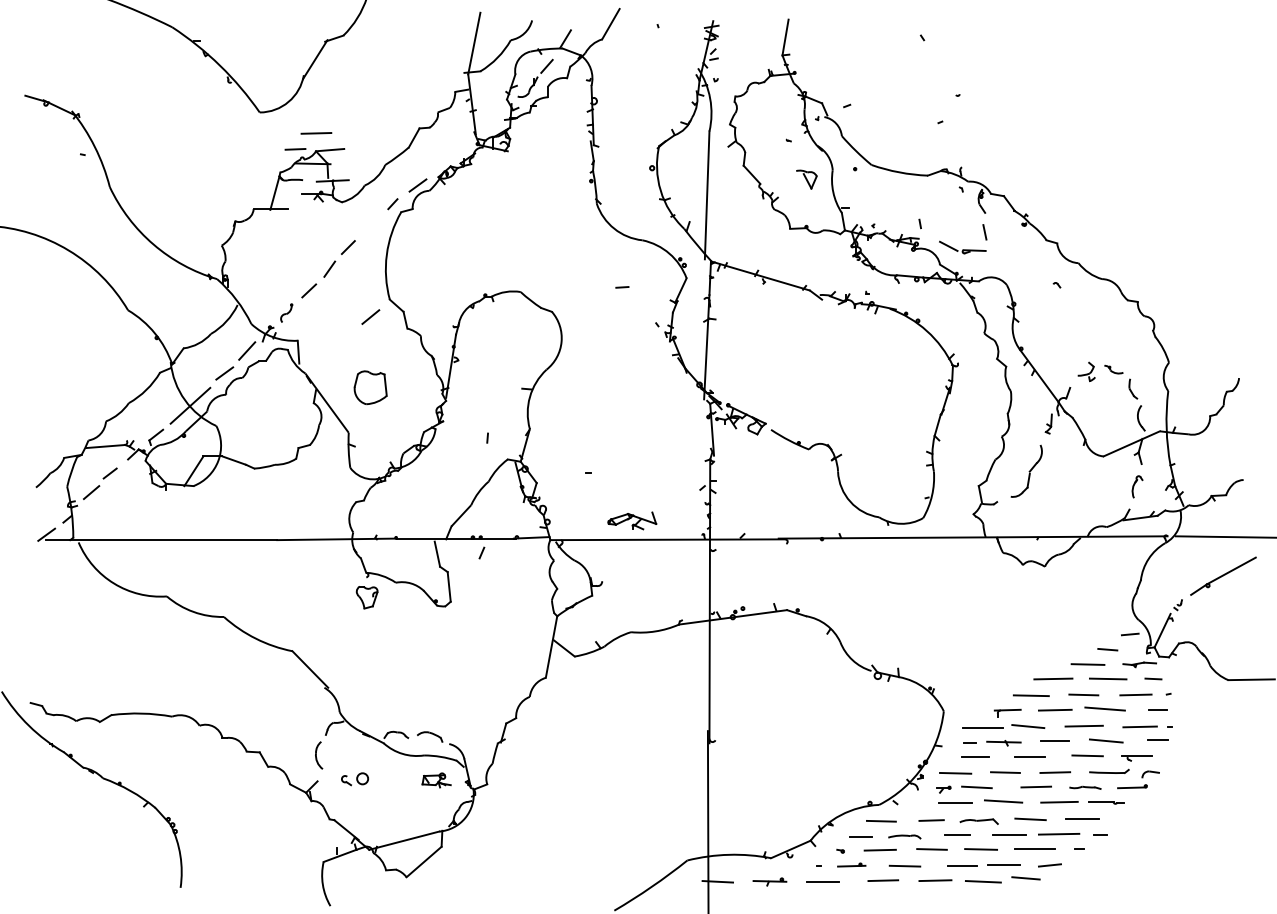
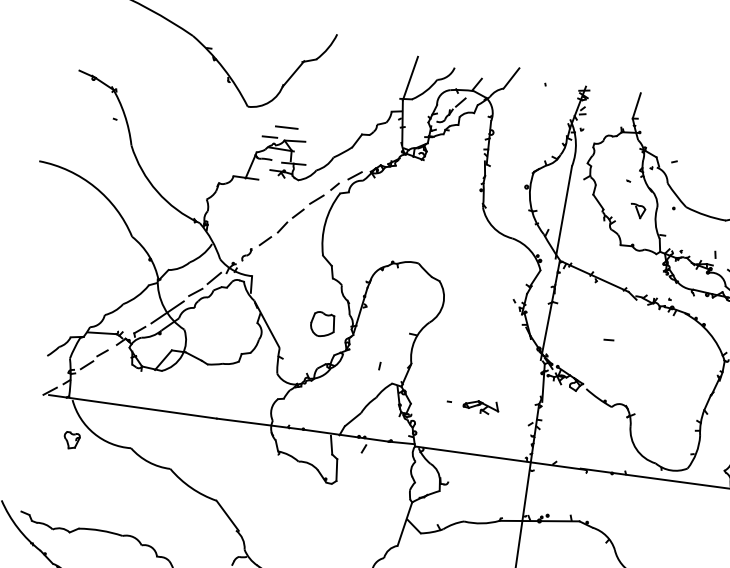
line: (622, 287) -> (609, 340), moved
line: (370, 316) -> (316, 199), moved
part: (370, 387) -> (322, 324), moved
part: (632, 520) -> (481, 406), moved
part: (366, 597) -> (71, 440), moved

